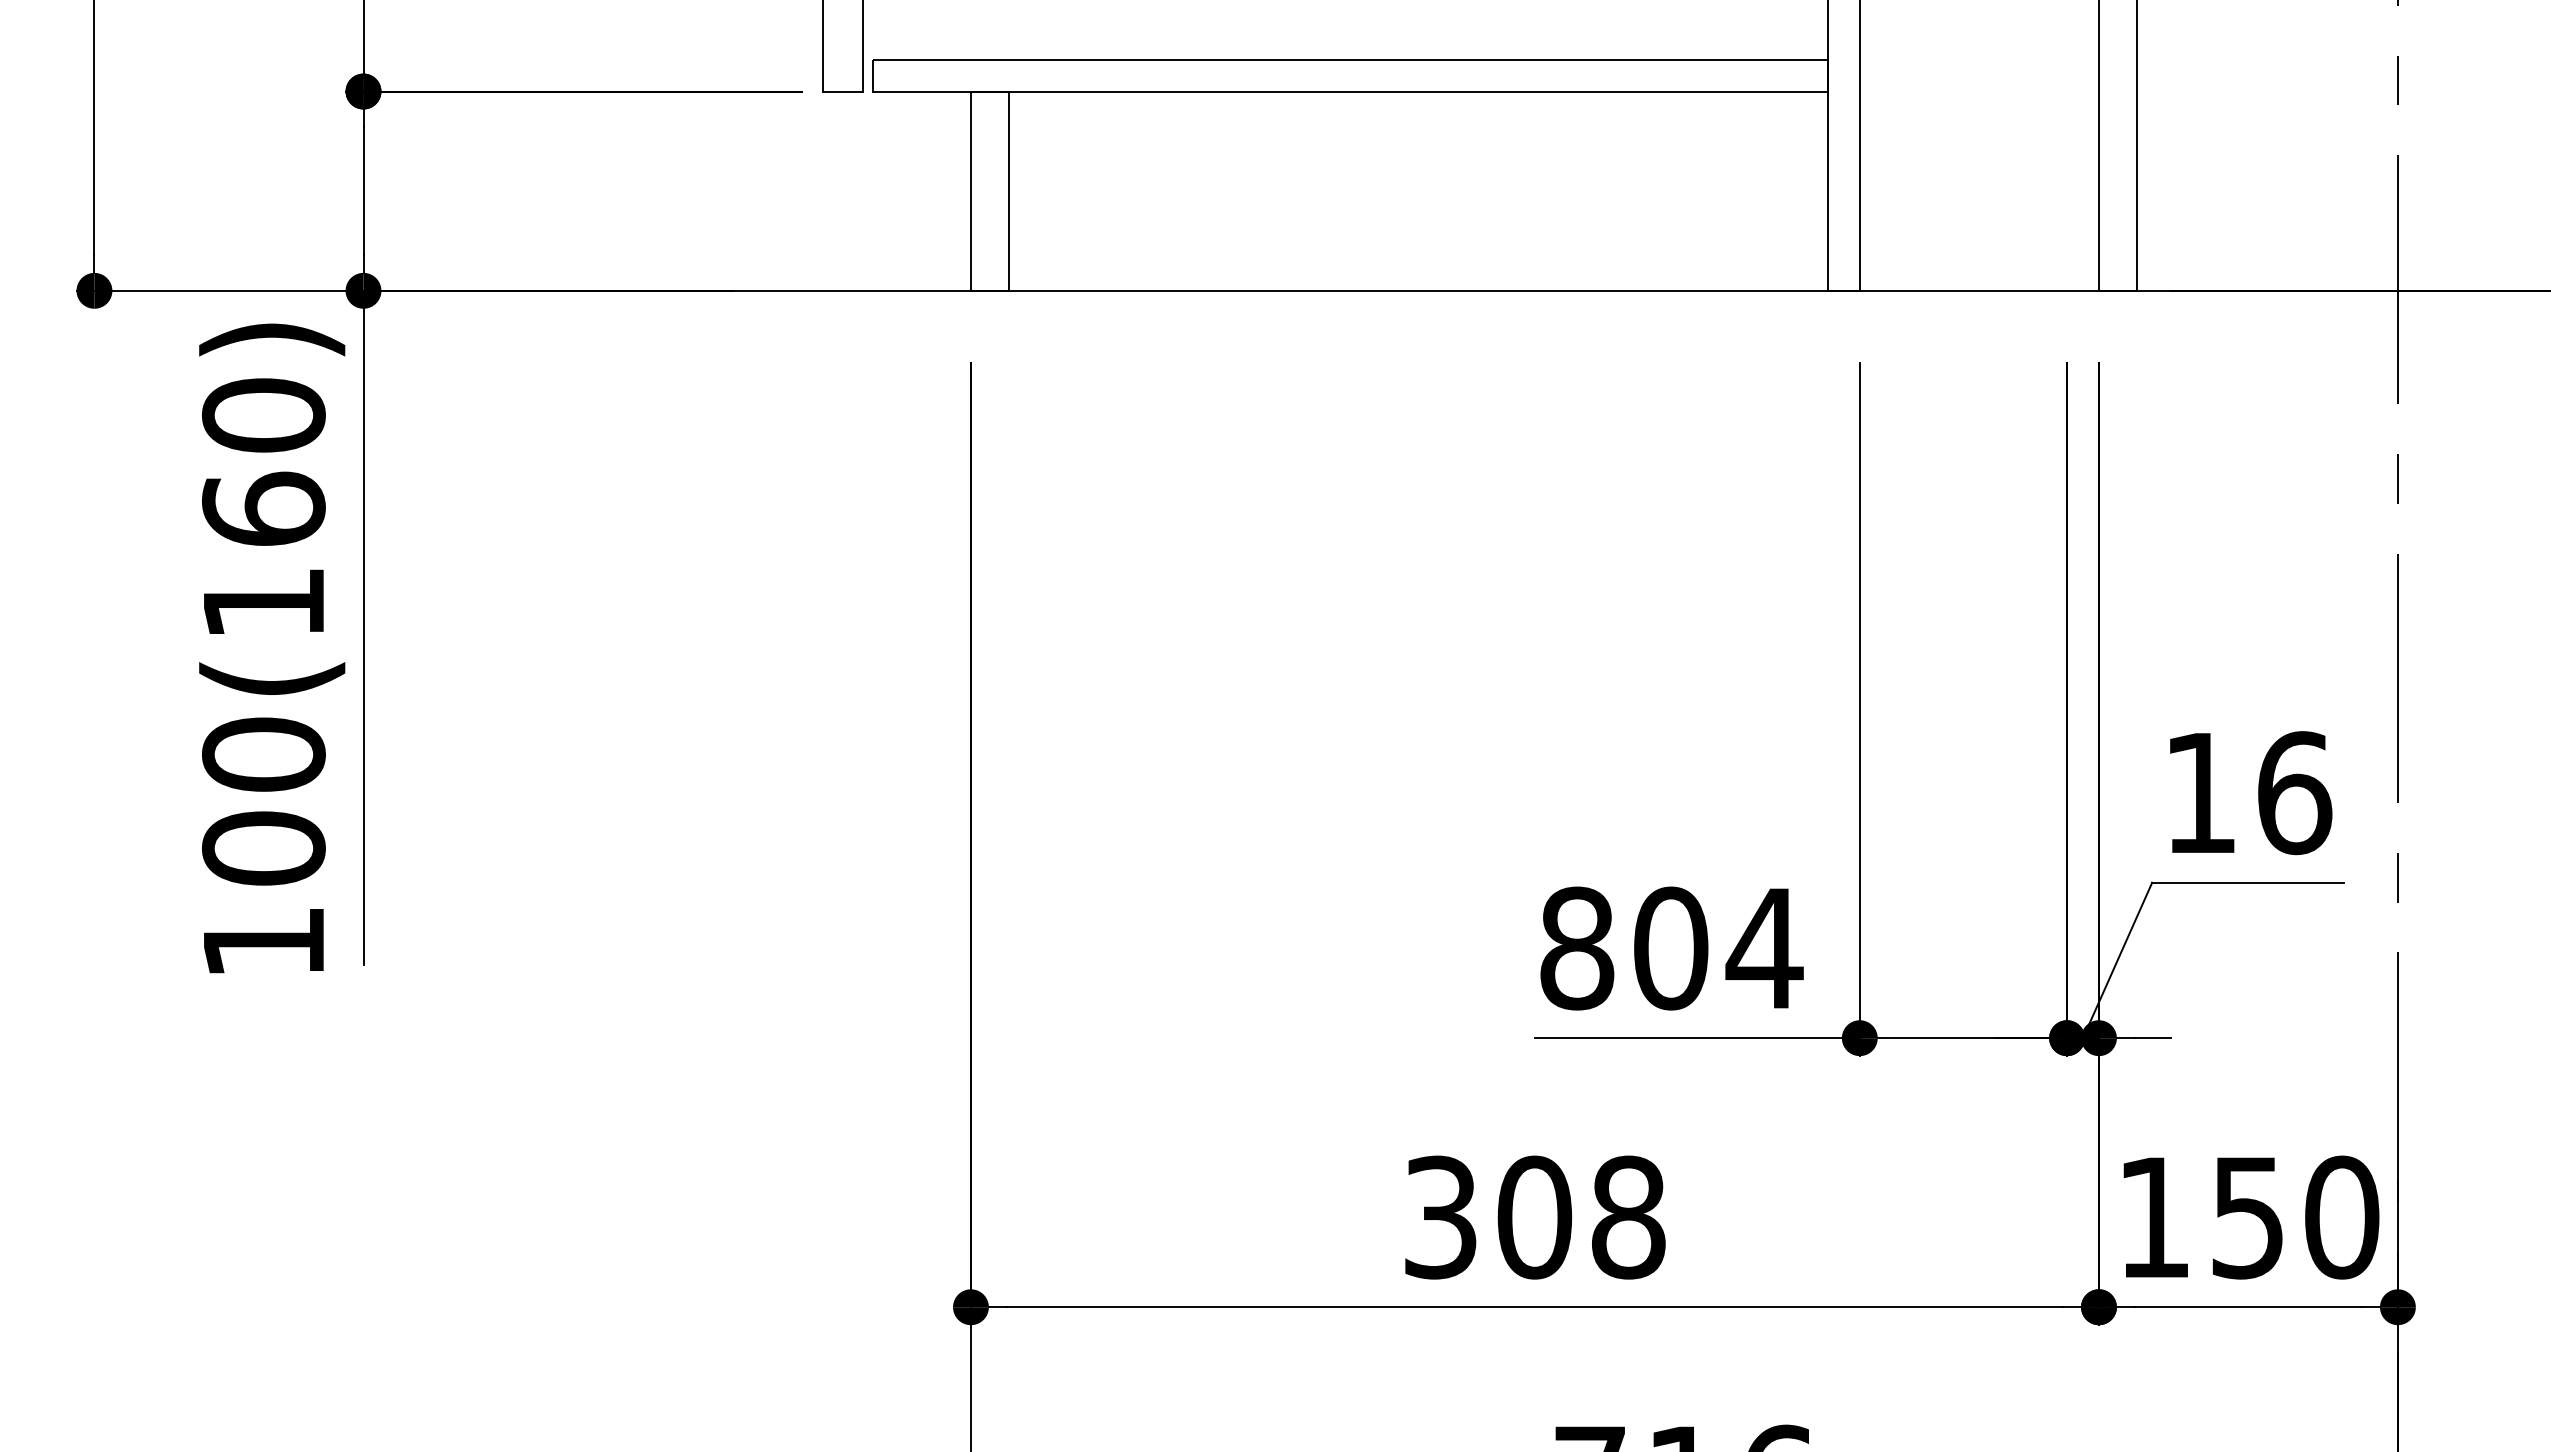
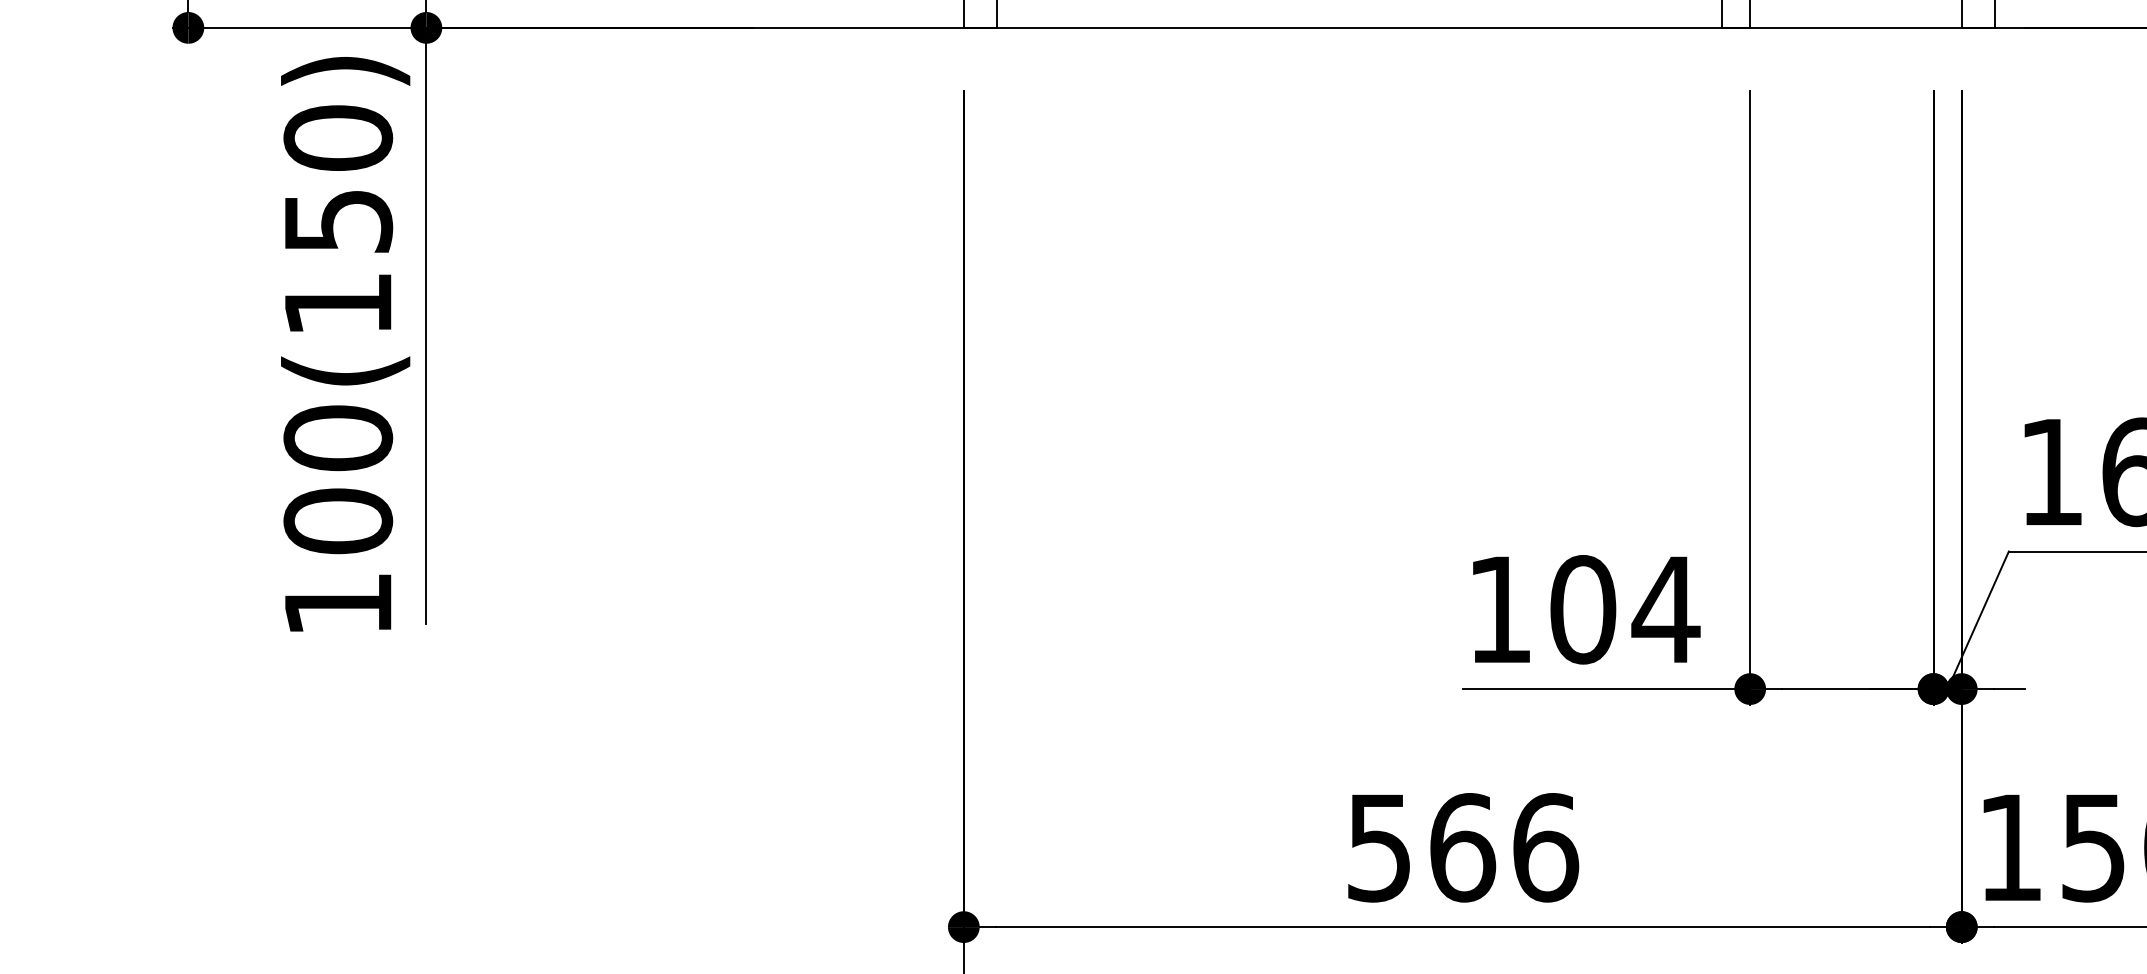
text: (263, 508) -> (337, 220), 100(160) -> 100(150)
text: (1577, 948) -> (1500, 609), 804 -> 104
text: (1535, 1217) -> (1463, 847), 308 -> 566

